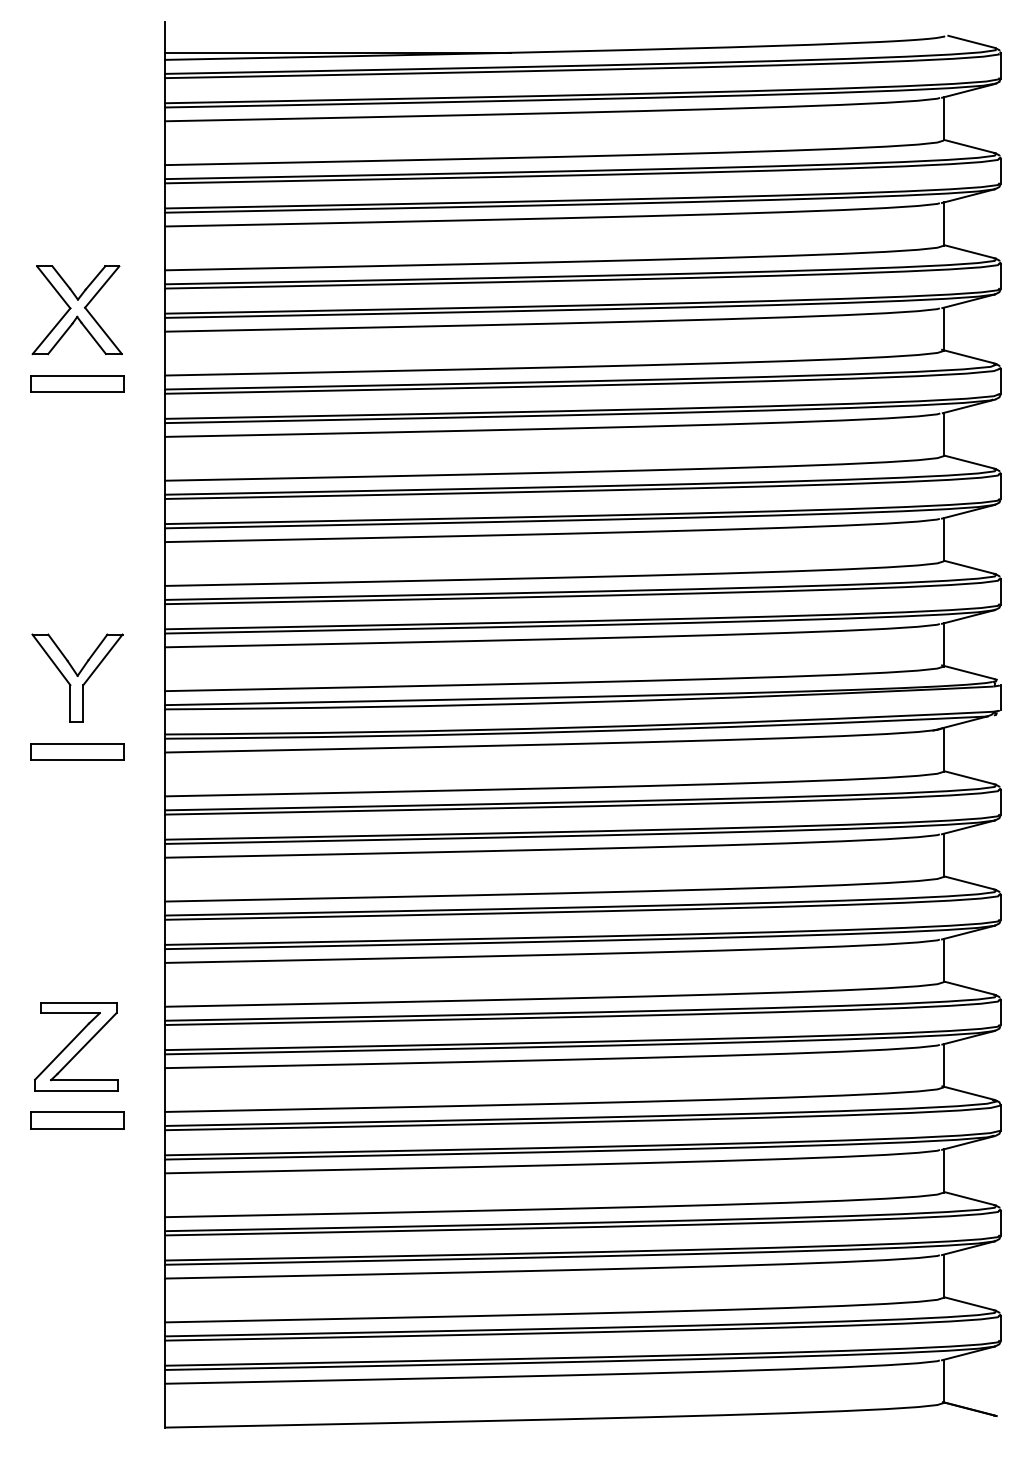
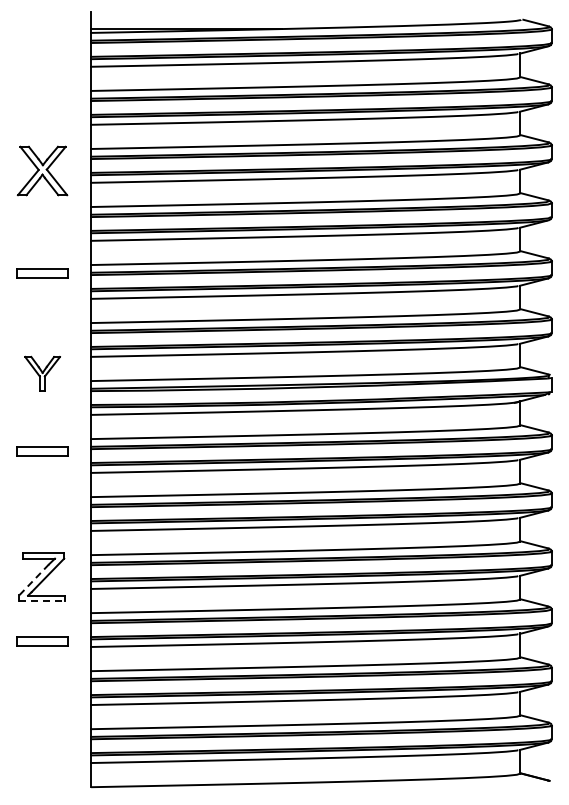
part: (77, 383) -> (42, 273), moved
part: (77, 677) -> (42, 373), size x0.7
part: (77, 751) -> (42, 451), moved
line: (60, 1052) -> (33, 580), solid -> dashed
line: (77, 1090) -> (42, 601), solid -> dashed
part: (77, 1119) -> (42, 641), moved

